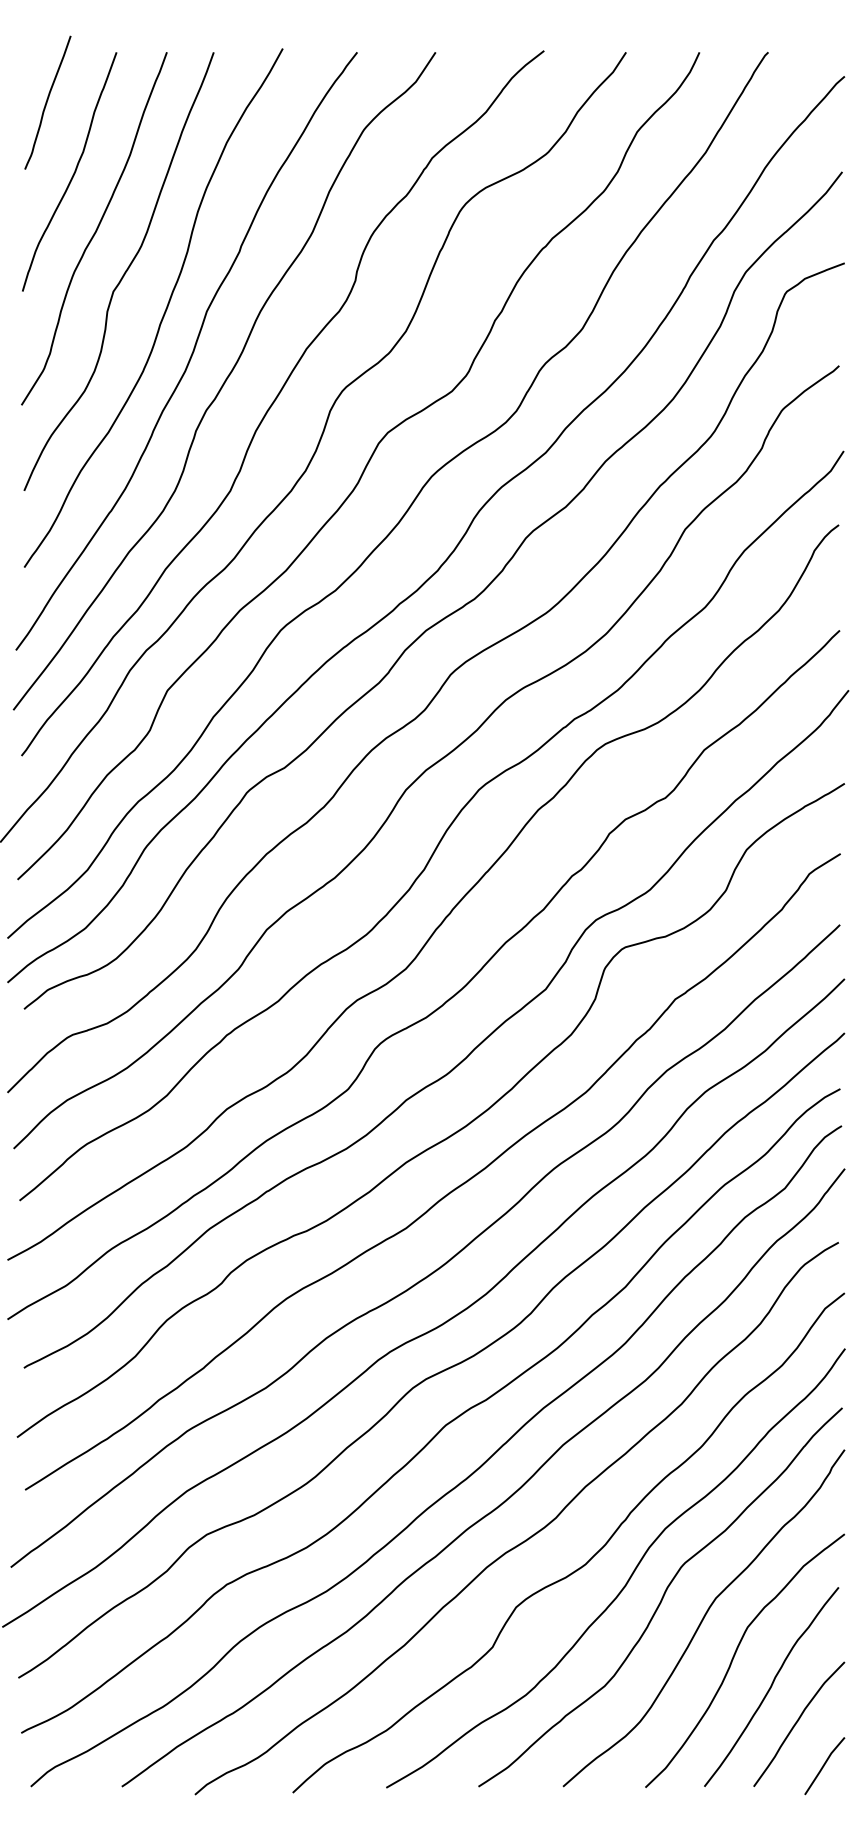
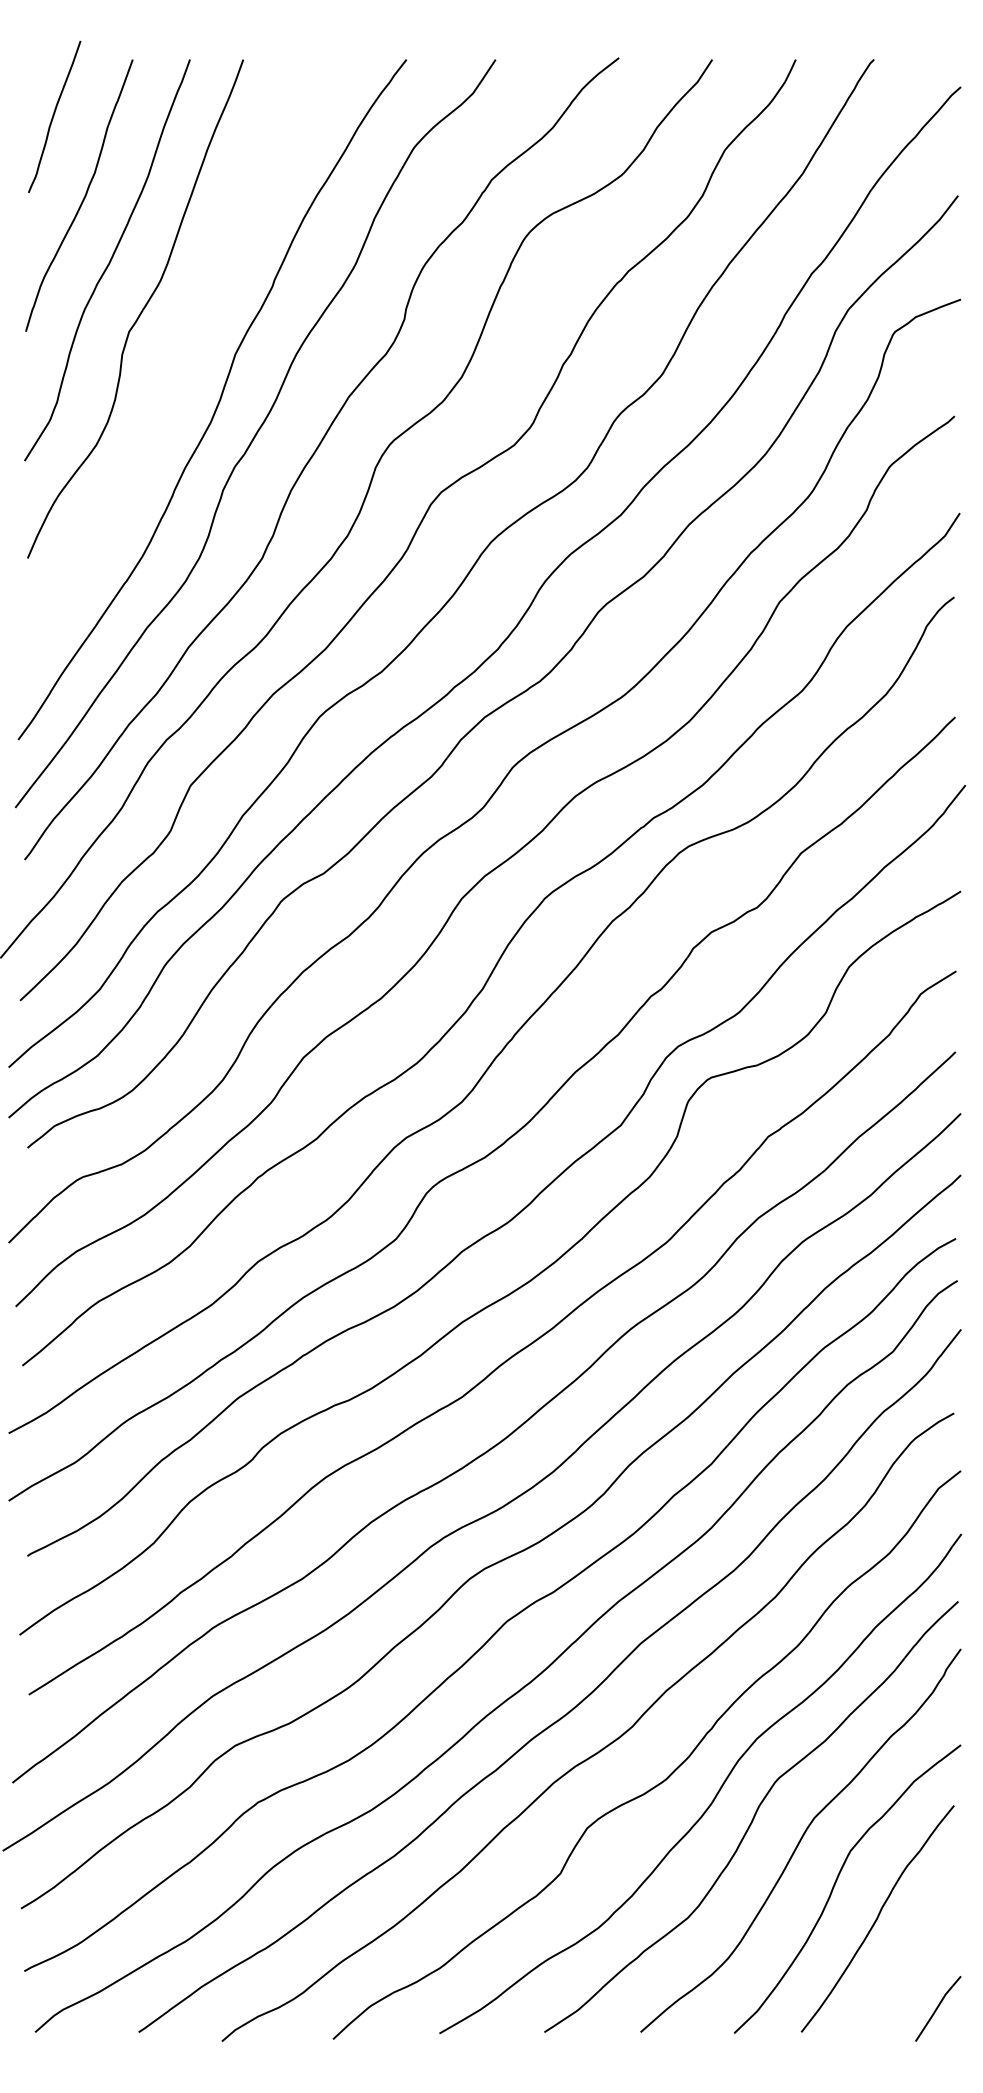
curve: (164, 310) -> (187, 353), removed
curve: (797, 1722) -> (907, 1959), removed

